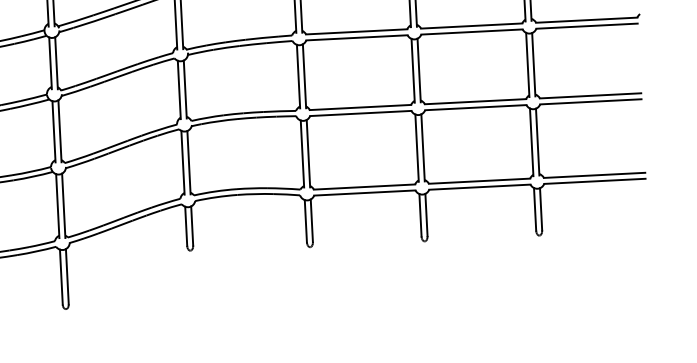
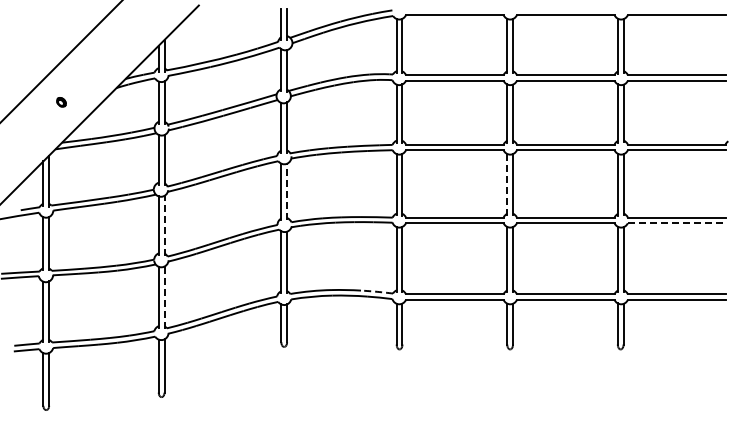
line: (413, 70) -> (507, 184), solid -> dashed
line: (185, 89) -> (287, 191), solid -> dashed
line: (590, 102) -> (676, 223), solid -> dashed
line: (59, 131) -> (164, 225), solid -> dashed
arc: (284, 188) -> (377, 291), solid -> dashed
line: (63, 205) -> (164, 297), solid -> dashed

